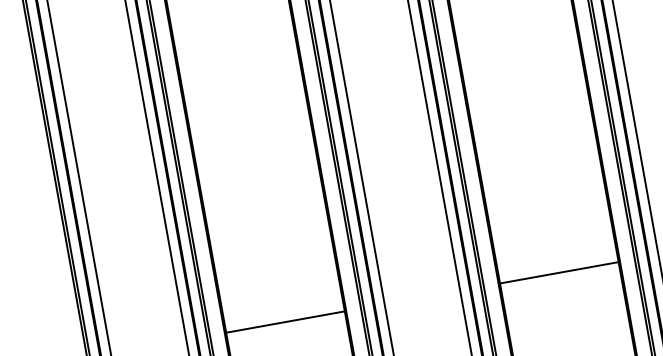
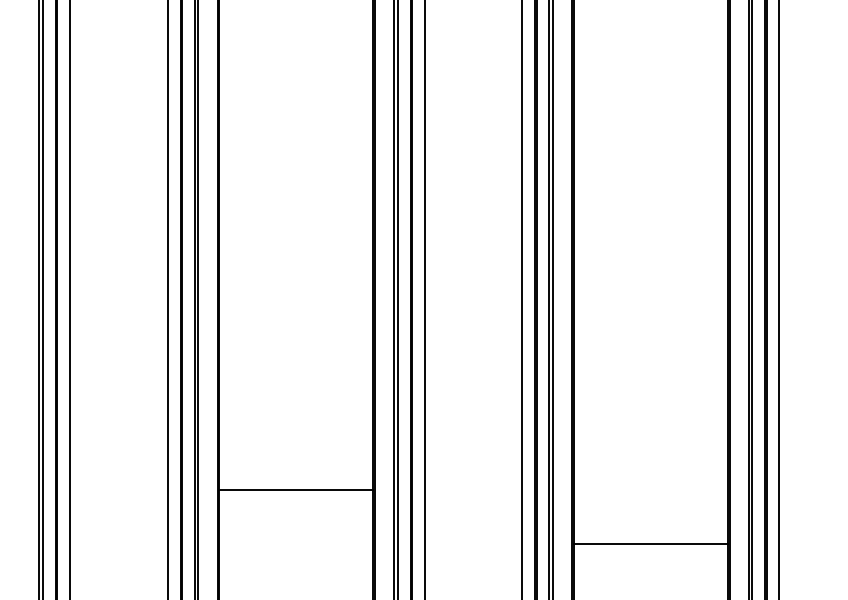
line: (558, 272) -> (650, 543), moved
line: (285, 321) -> (296, 489), moved

